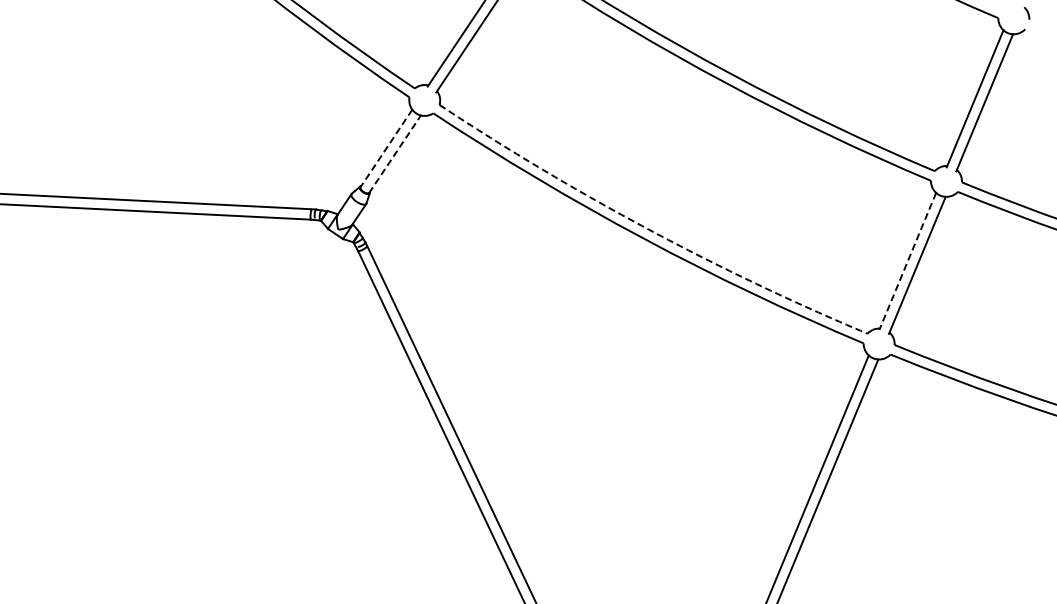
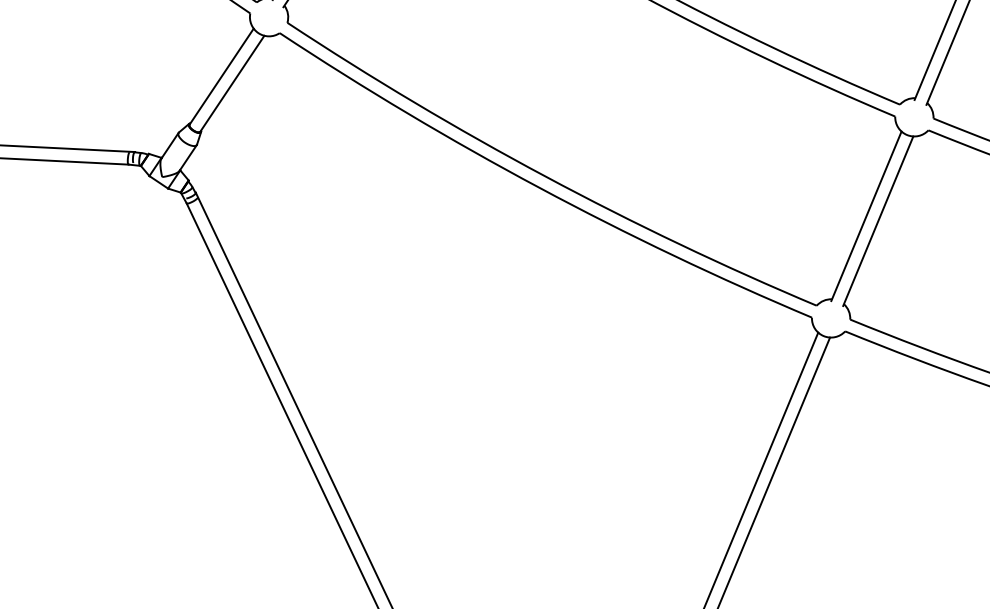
line: (386, 148) -> (221, 76), dashed -> solid
line: (394, 154) -> (231, 84), dashed -> solid
arc: (648, 229) -> (545, 176), dashed -> solid
line: (907, 261) -> (866, 216), dashed -> solid

